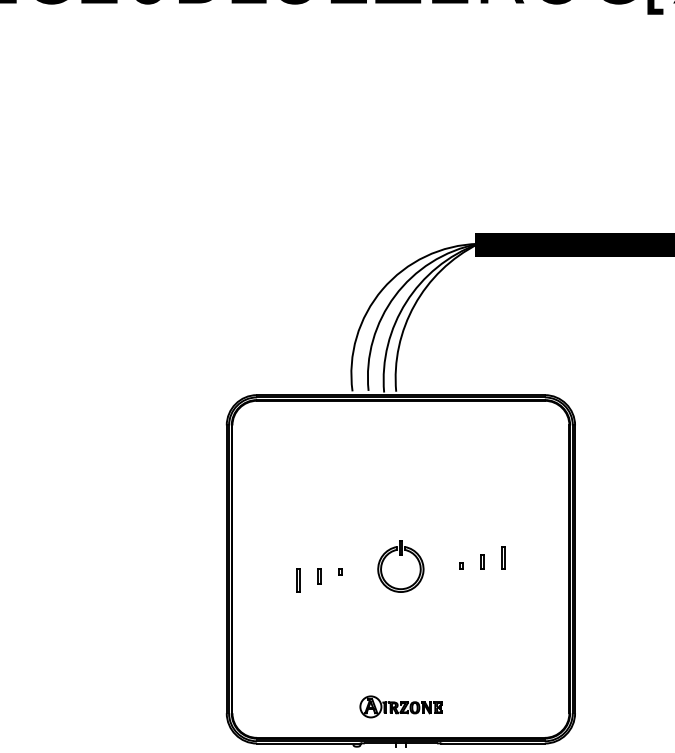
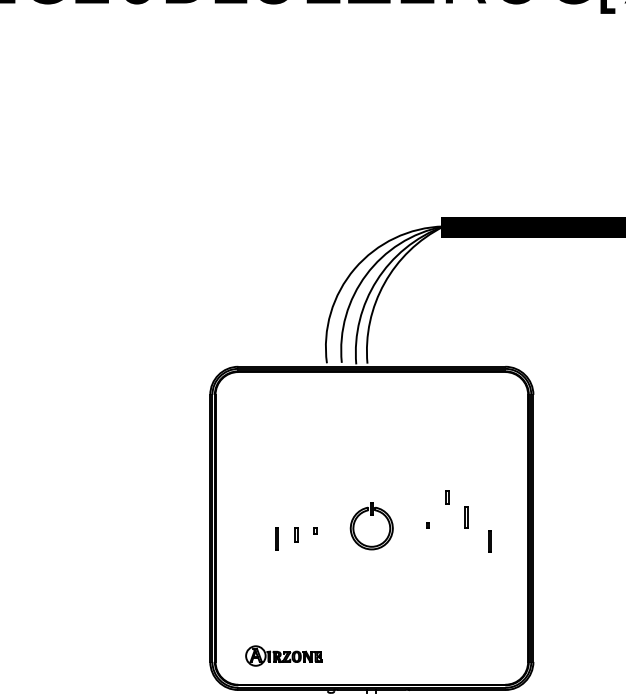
part: (482, 561) -> (447, 497), moved
line: (527, 582) -> (489, 540), added
part: (400, 706) -> (283, 655), moved

